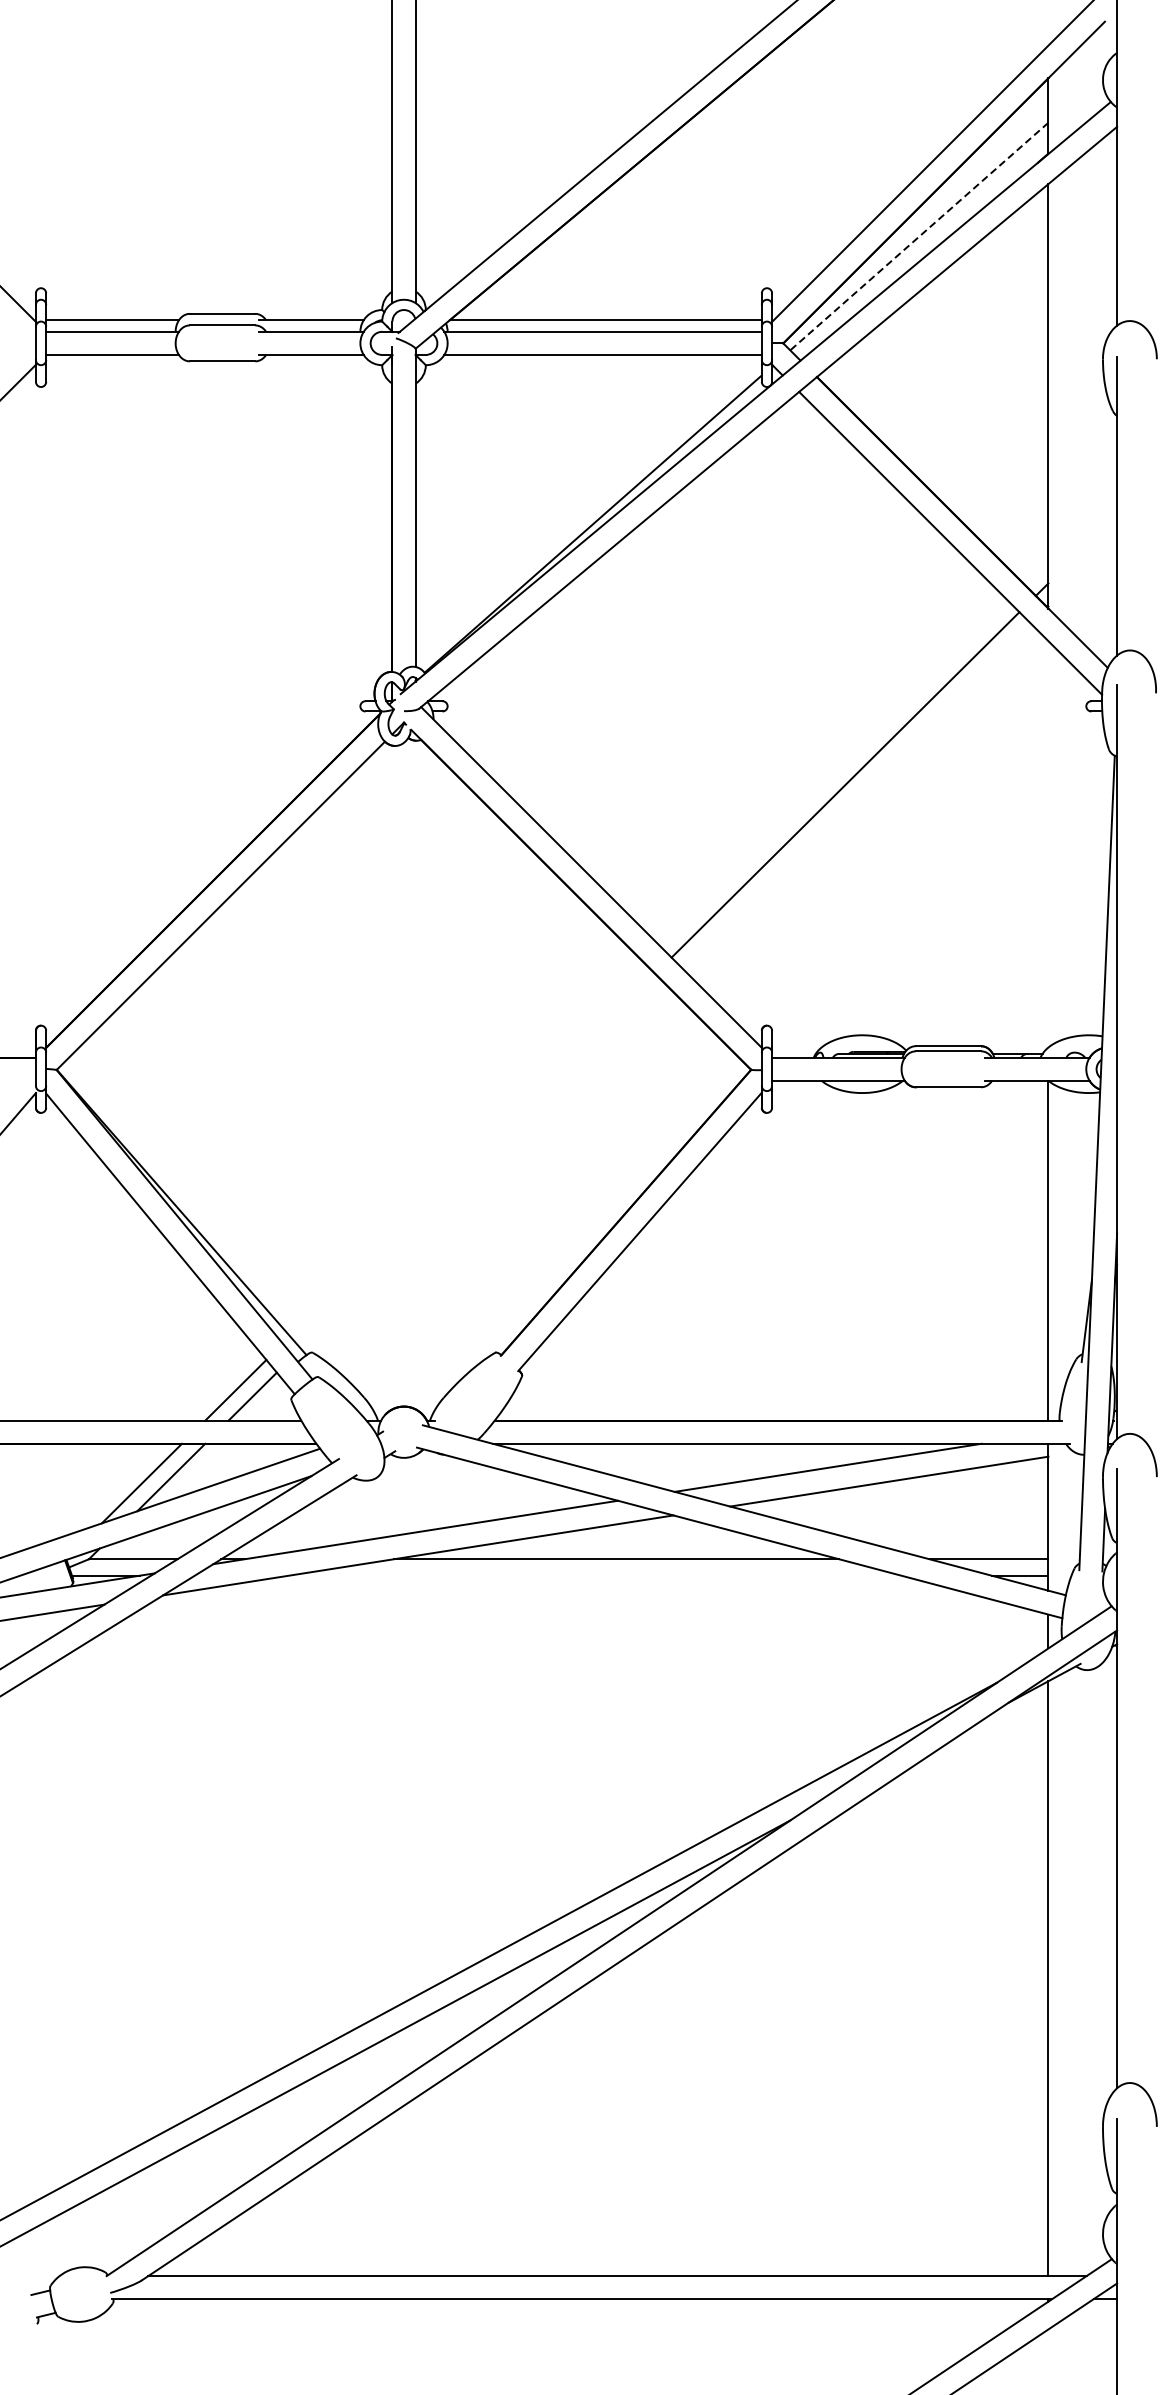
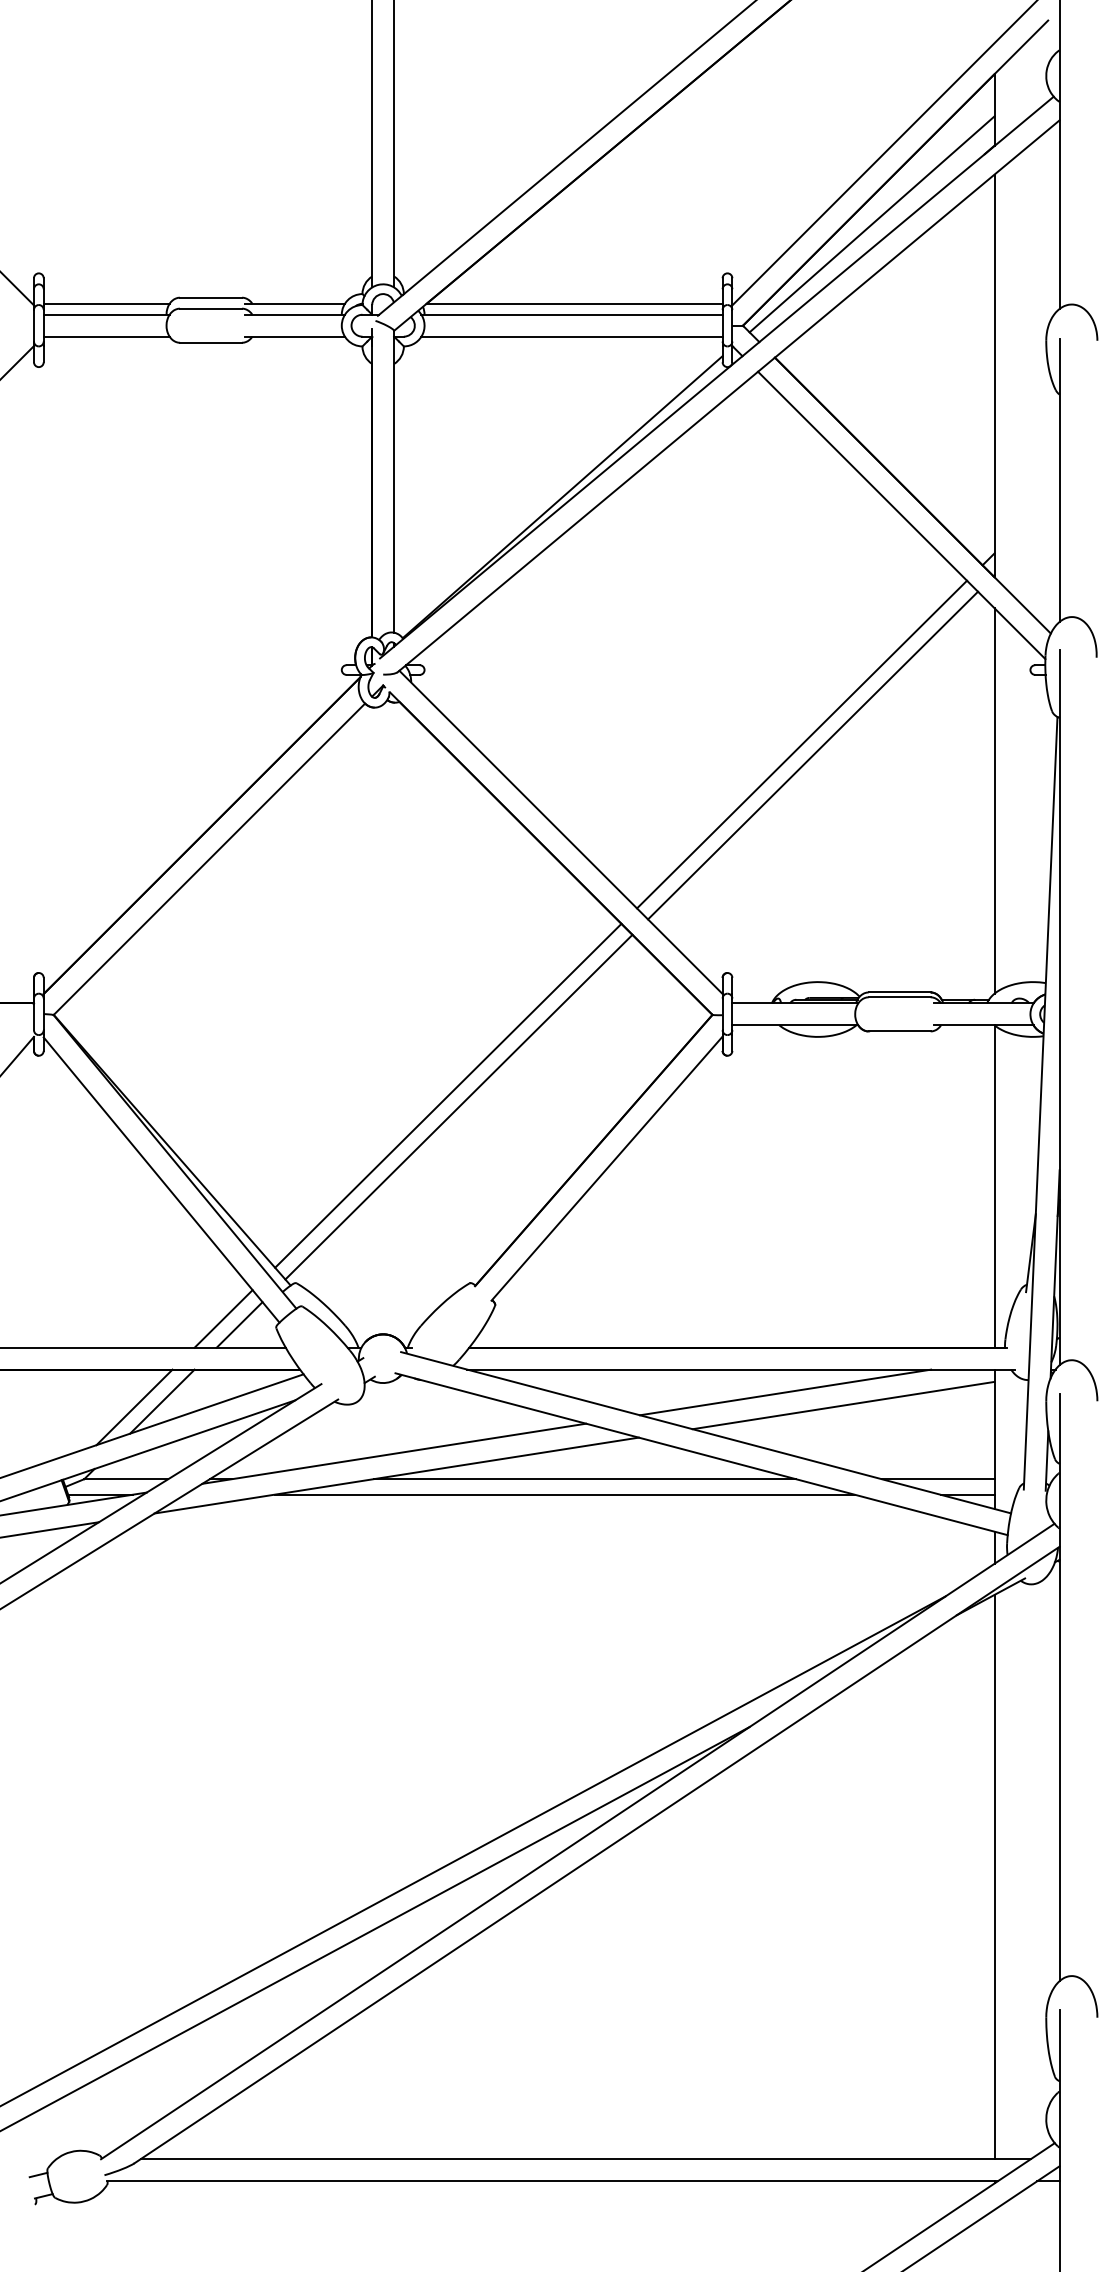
line: (918, 236) -> (871, 224), dashed -> solid
line: (857, 796) -> (813, 755), added
line: (1048, 843) -> (994, 800), added
line: (472, 1154) -> (448, 1095), added
line: (483, 1166) -> (458, 1106), added
line: (595, 1575) -> (564, 1494), added

